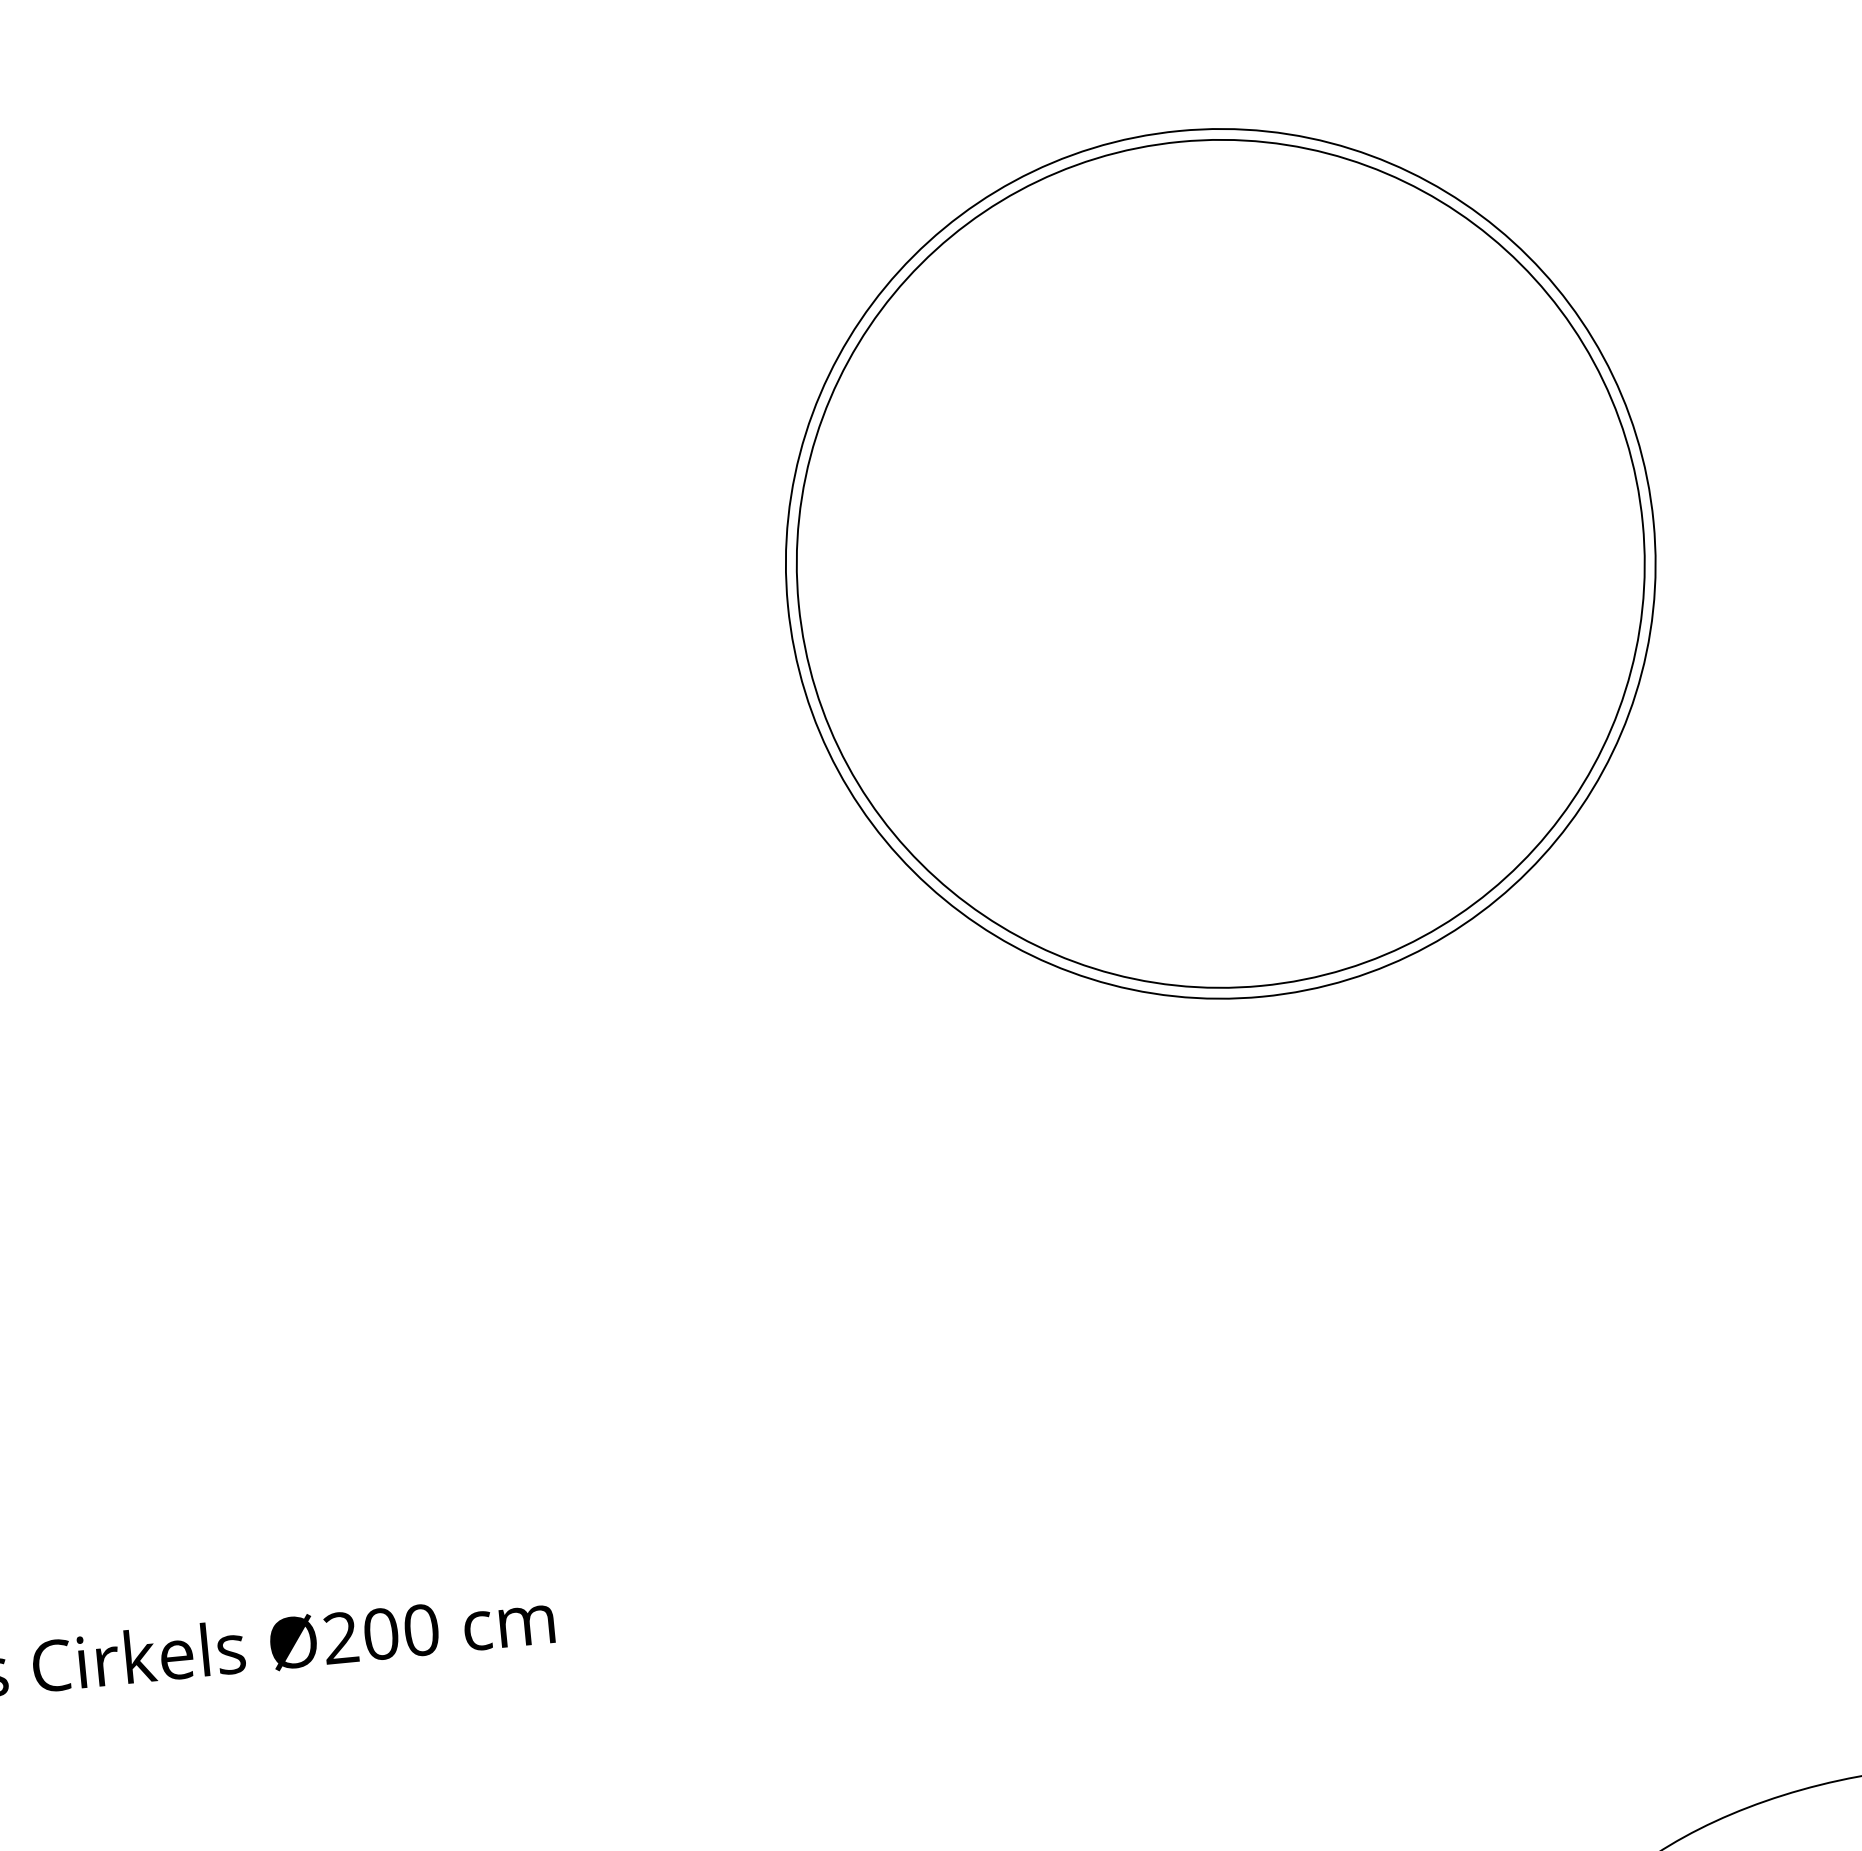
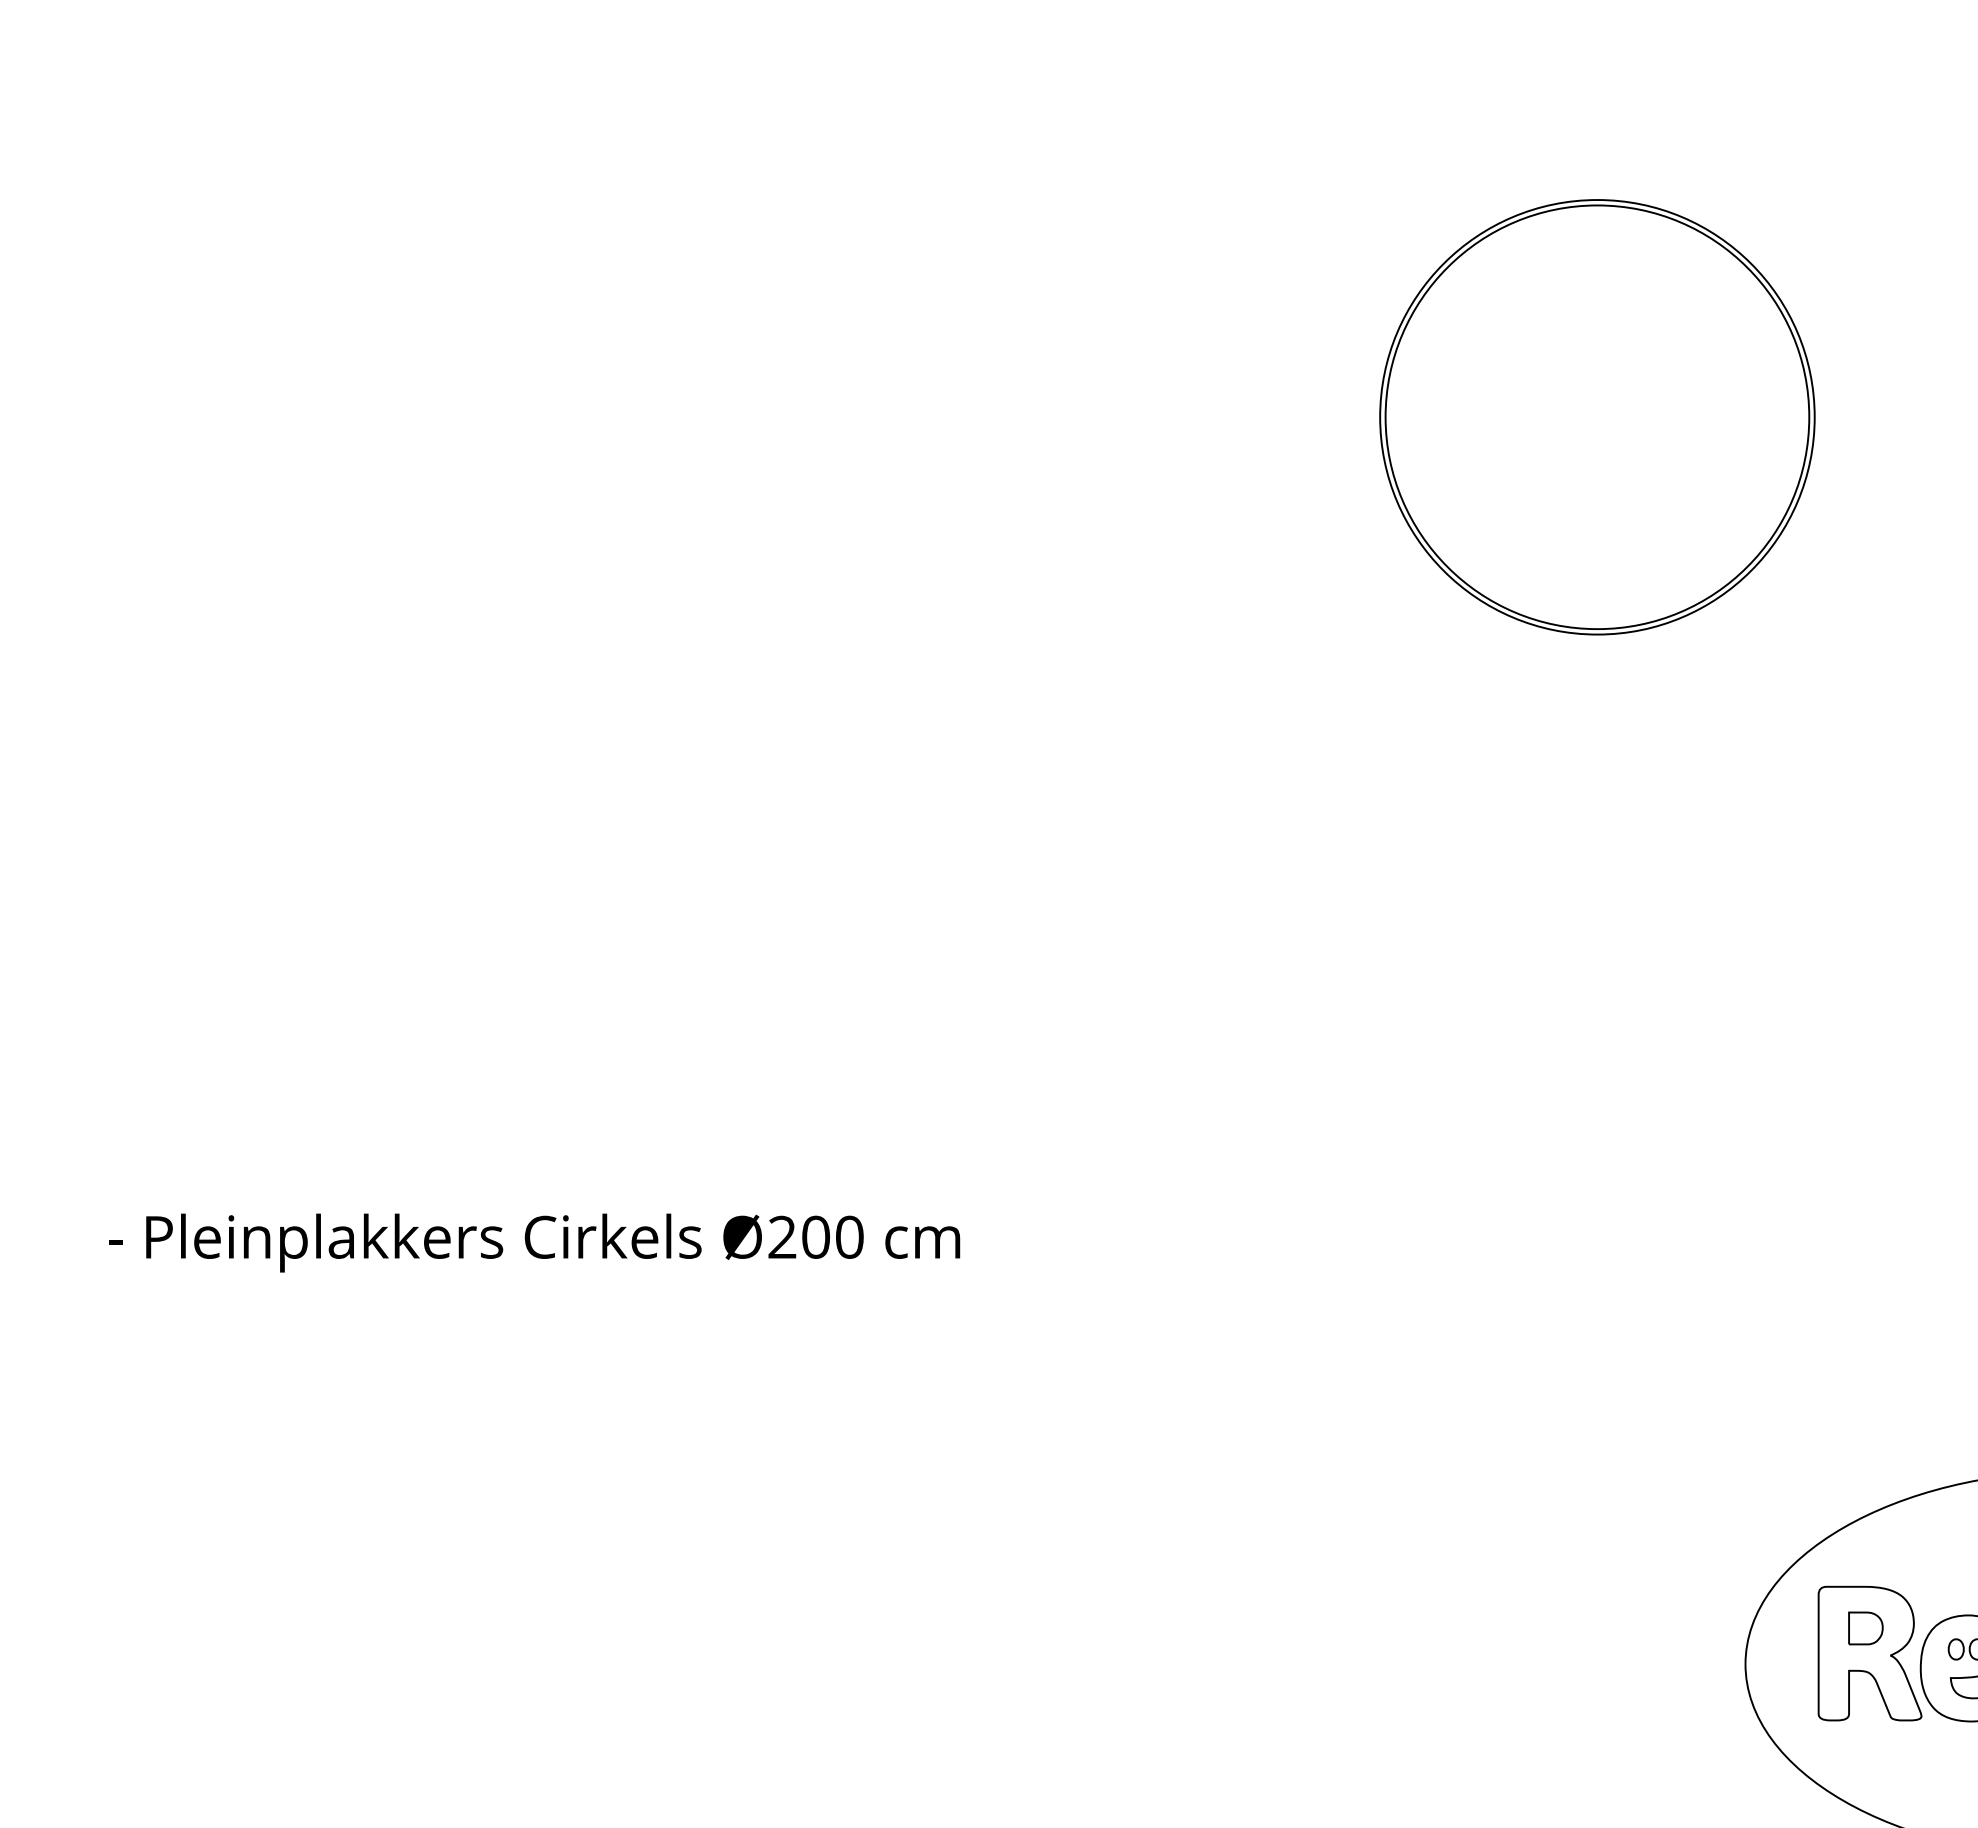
part: (1220, 564) -> (1597, 417), size x0.6

